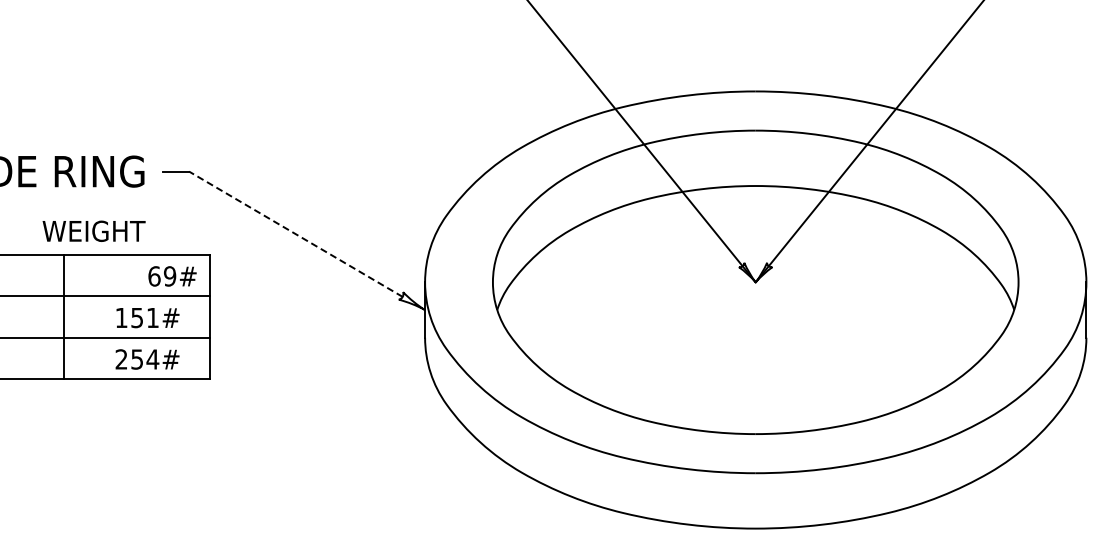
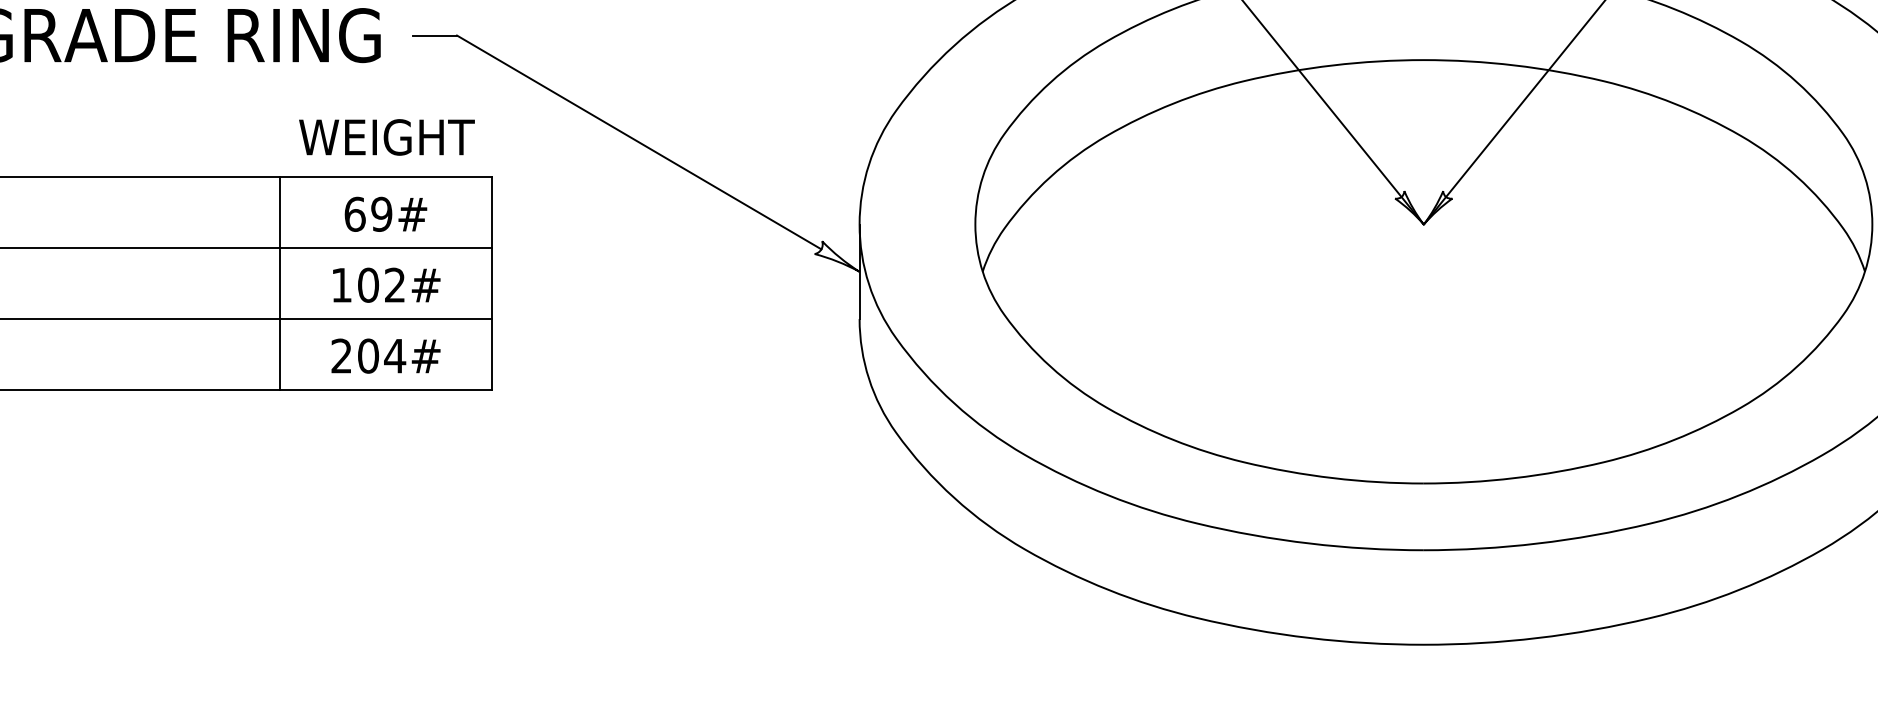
text: (93, 230) -> (385, 136), moved
line: (295, 234) -> (638, 142), dashed -> solid
text: (172, 276) -> (385, 214), moved
line: (64, 316) -> (280, 282), moved
text: (144, 317) -> (380, 284), 151# -> 102#
text: (137, 359) -> (368, 356), 254# -> 204#

